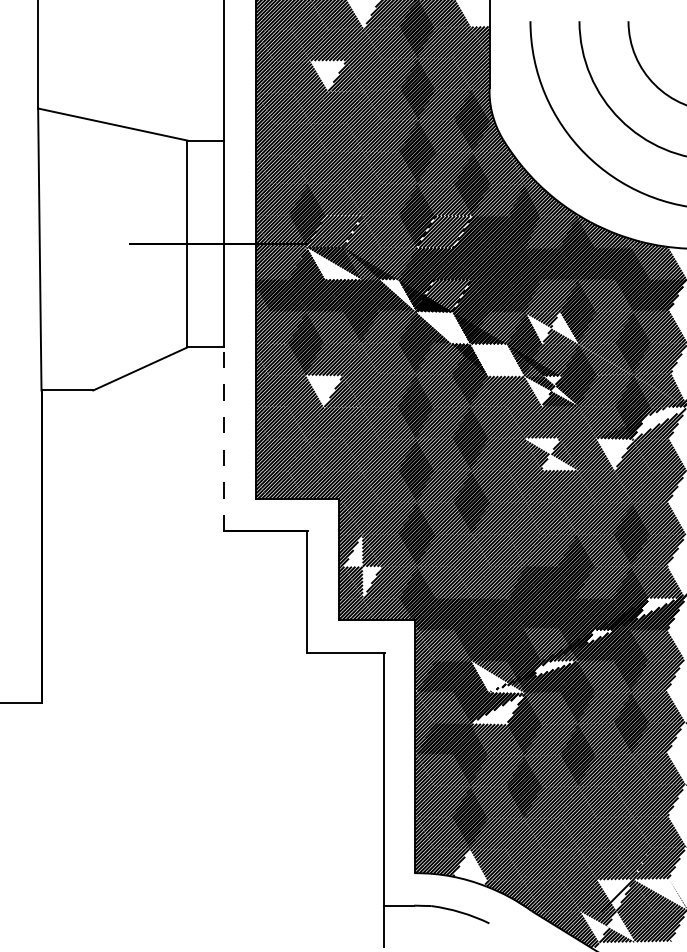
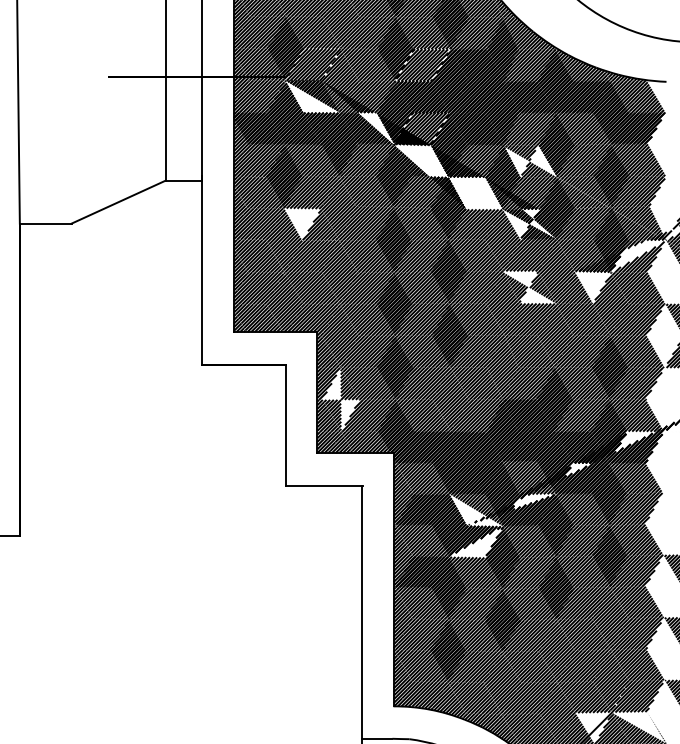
line: (223, 436) -> (201, 269), dashed -> solid
hatch: (470, 868) -> (448, 701), added

